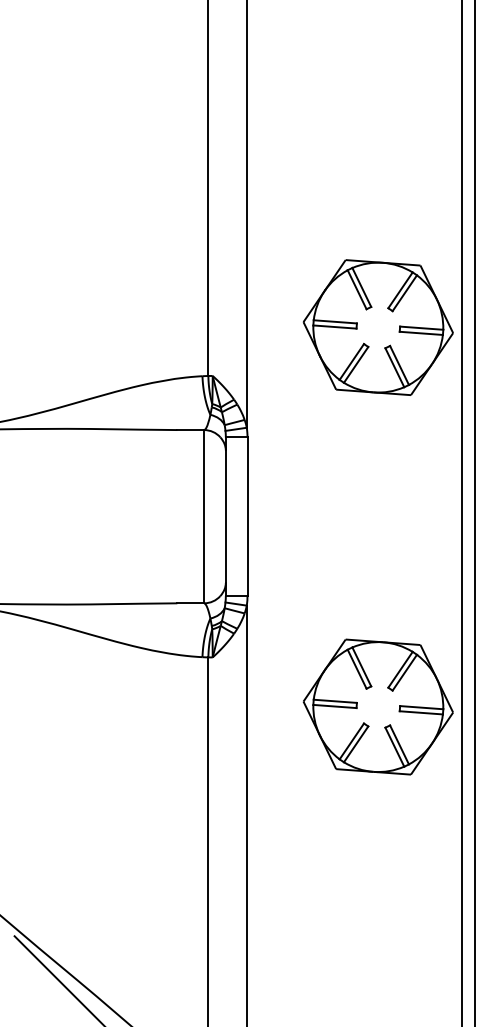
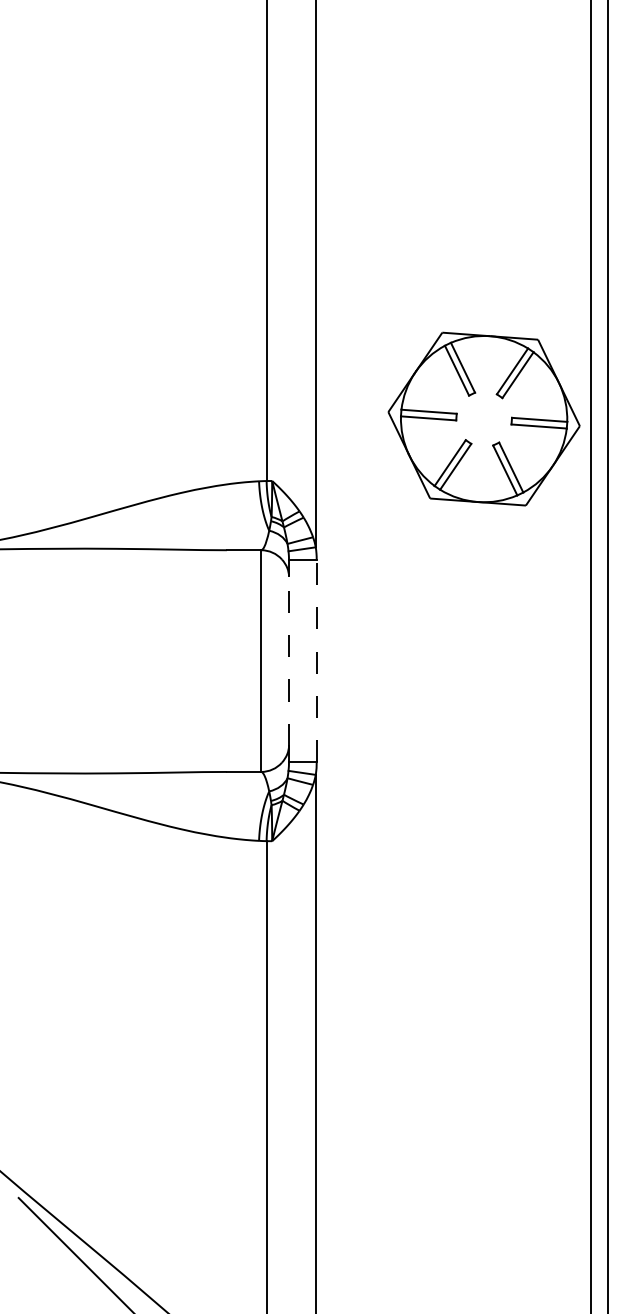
line: (225, 516) -> (288, 660), solid -> dashed
line: (247, 516) -> (316, 660), solid -> dashed
part: (377, 706) -> (483, 903), removed

